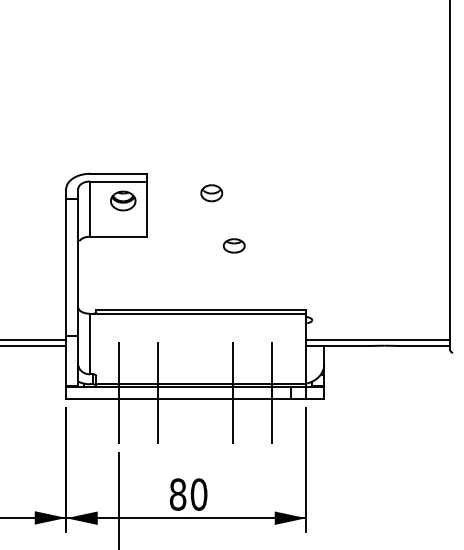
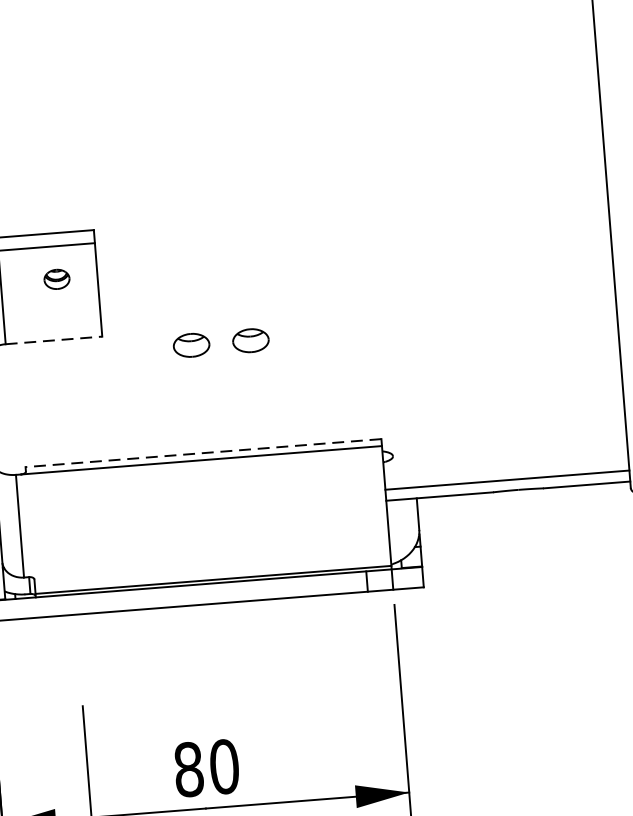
part: (211, 193) -> (205, 254), removed
part: (123, 200) -> (57, 278), size x0.6
line: (119, 236) -> (55, 340), solid -> dashed
part: (198, 245) -> (190, 344), added
line: (201, 309) -> (203, 452), solid -> dashed
line: (118, 392) -> (74, 604), removed
line: (157, 392) -> (140, 599), removed
line: (232, 392) -> (267, 589), removed
line: (271, 392) -> (333, 584), removed

